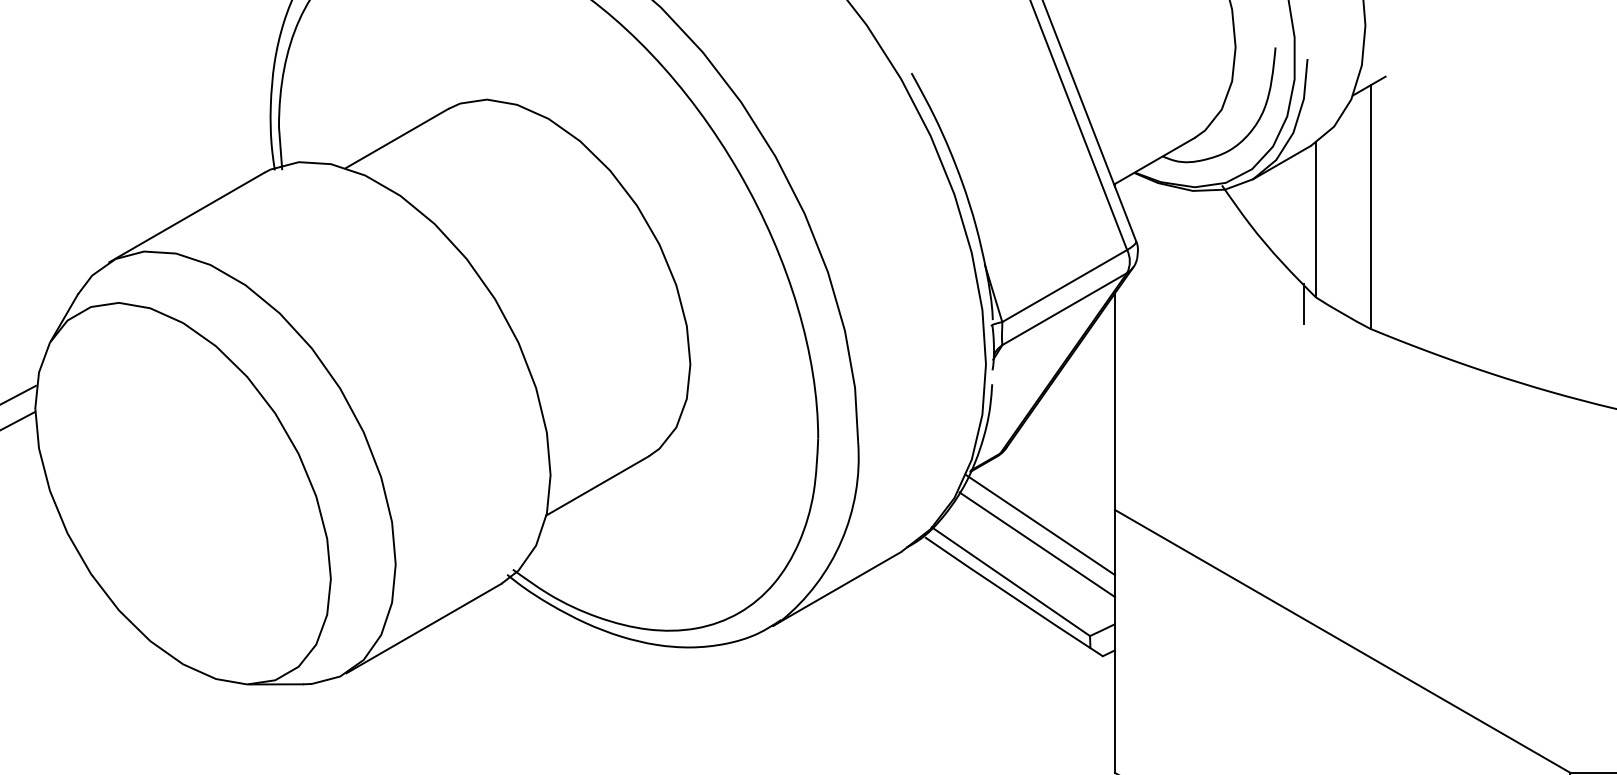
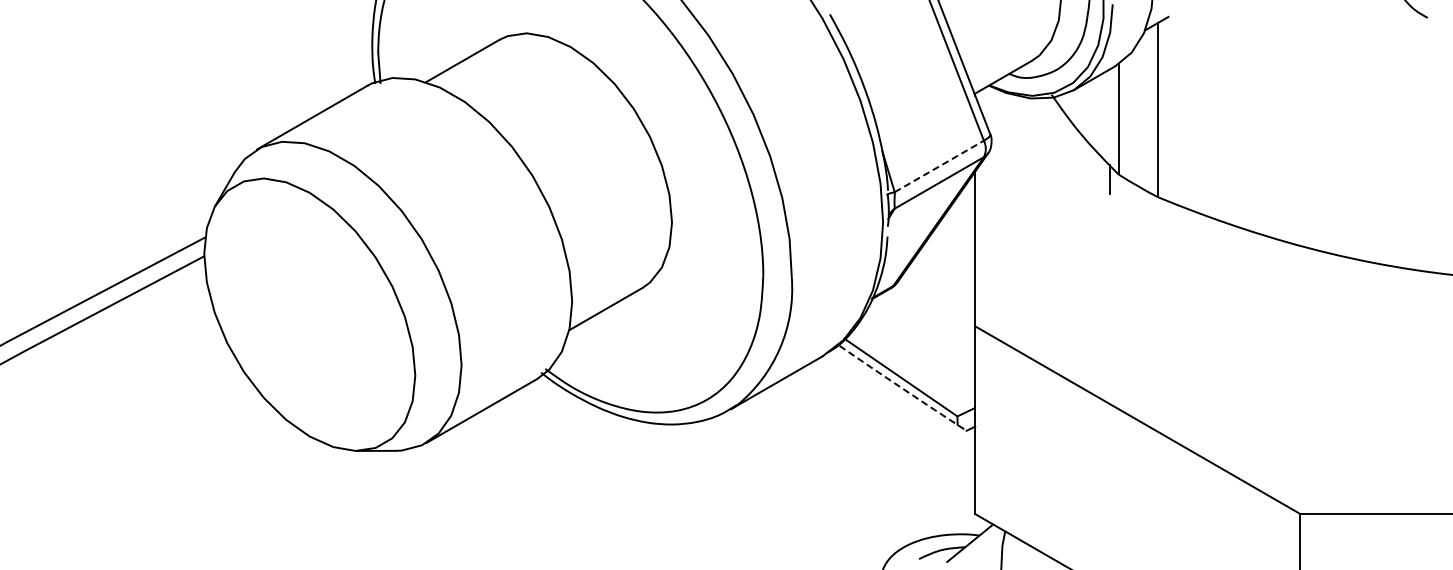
line: (1064, 286) -> (939, 166), solid -> dashed
line: (1039, 524) -> (921, 336), removed
line: (1036, 543) -> (919, 350), removed
arc: (1013, 596) -> (902, 388), solid -> dashed

